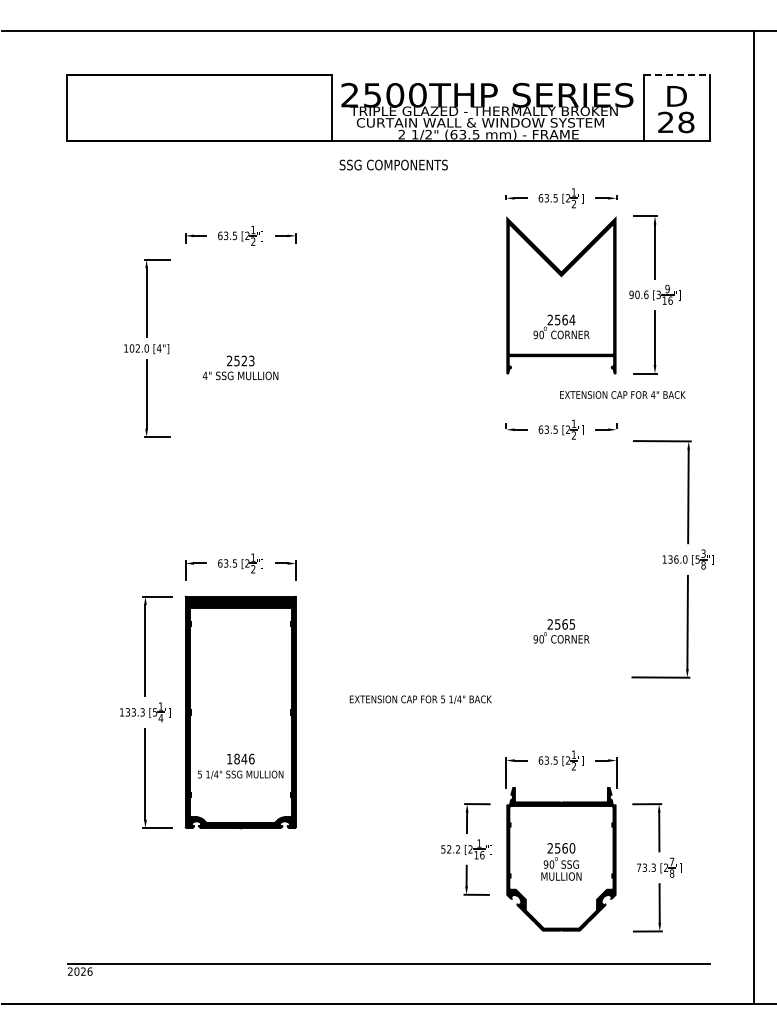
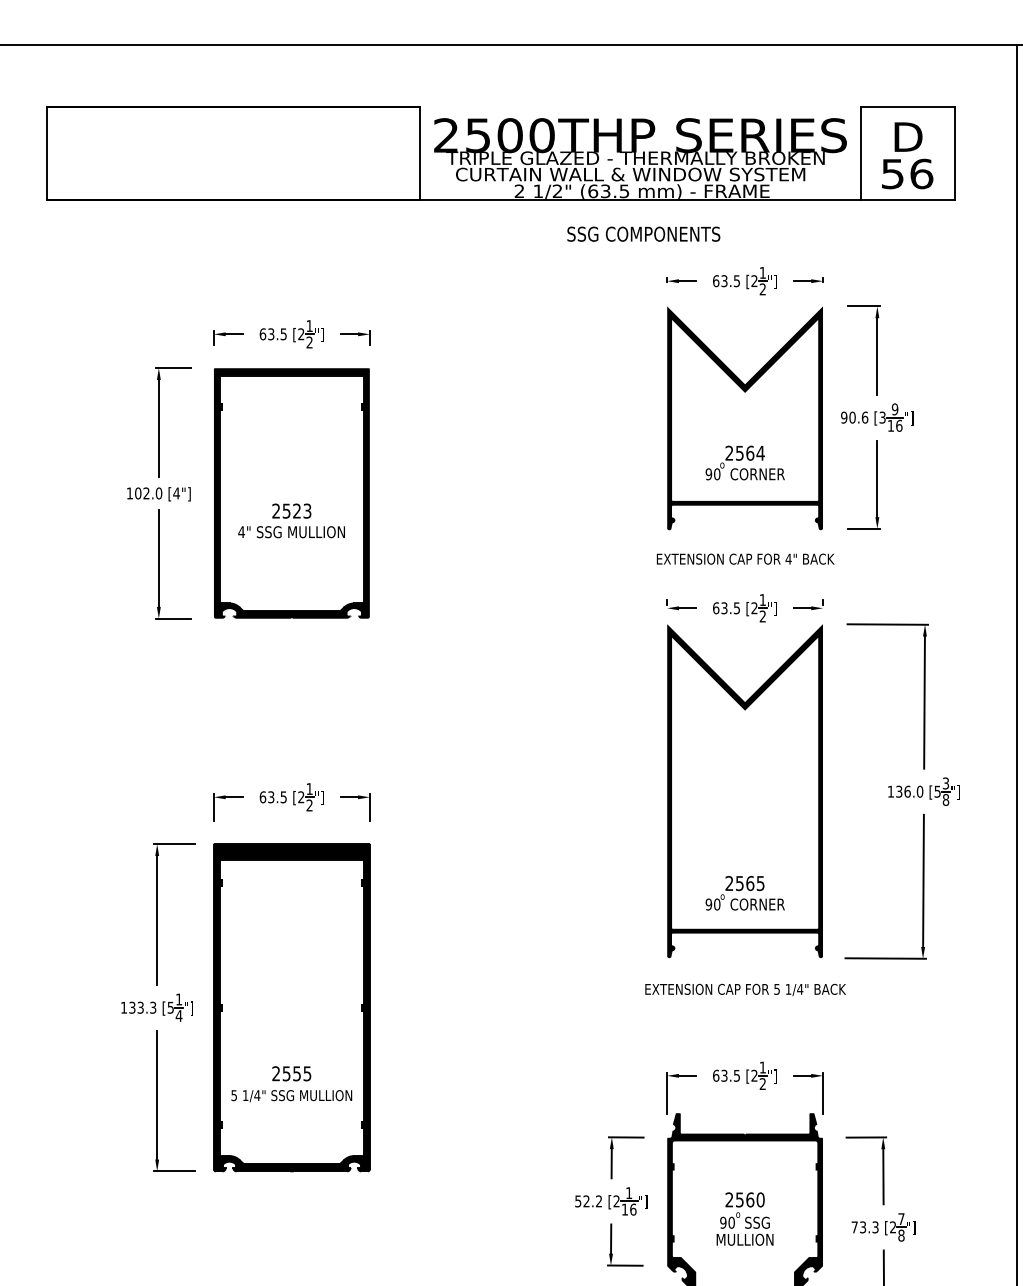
line: (677, 75) -> (909, 107), dashed -> solid
text: (676, 122) -> (907, 174), 28 -> 56
text: (393, 164) -> (643, 233), moved
part: (240, 348) -> (291, 493), added
text: (622, 394) -> (745, 558), moved
part: (561, 559) -> (745, 791), added
text: (420, 699) -> (745, 989), moved
text: (240, 758) -> (291, 1072), 1846 -> 2555

